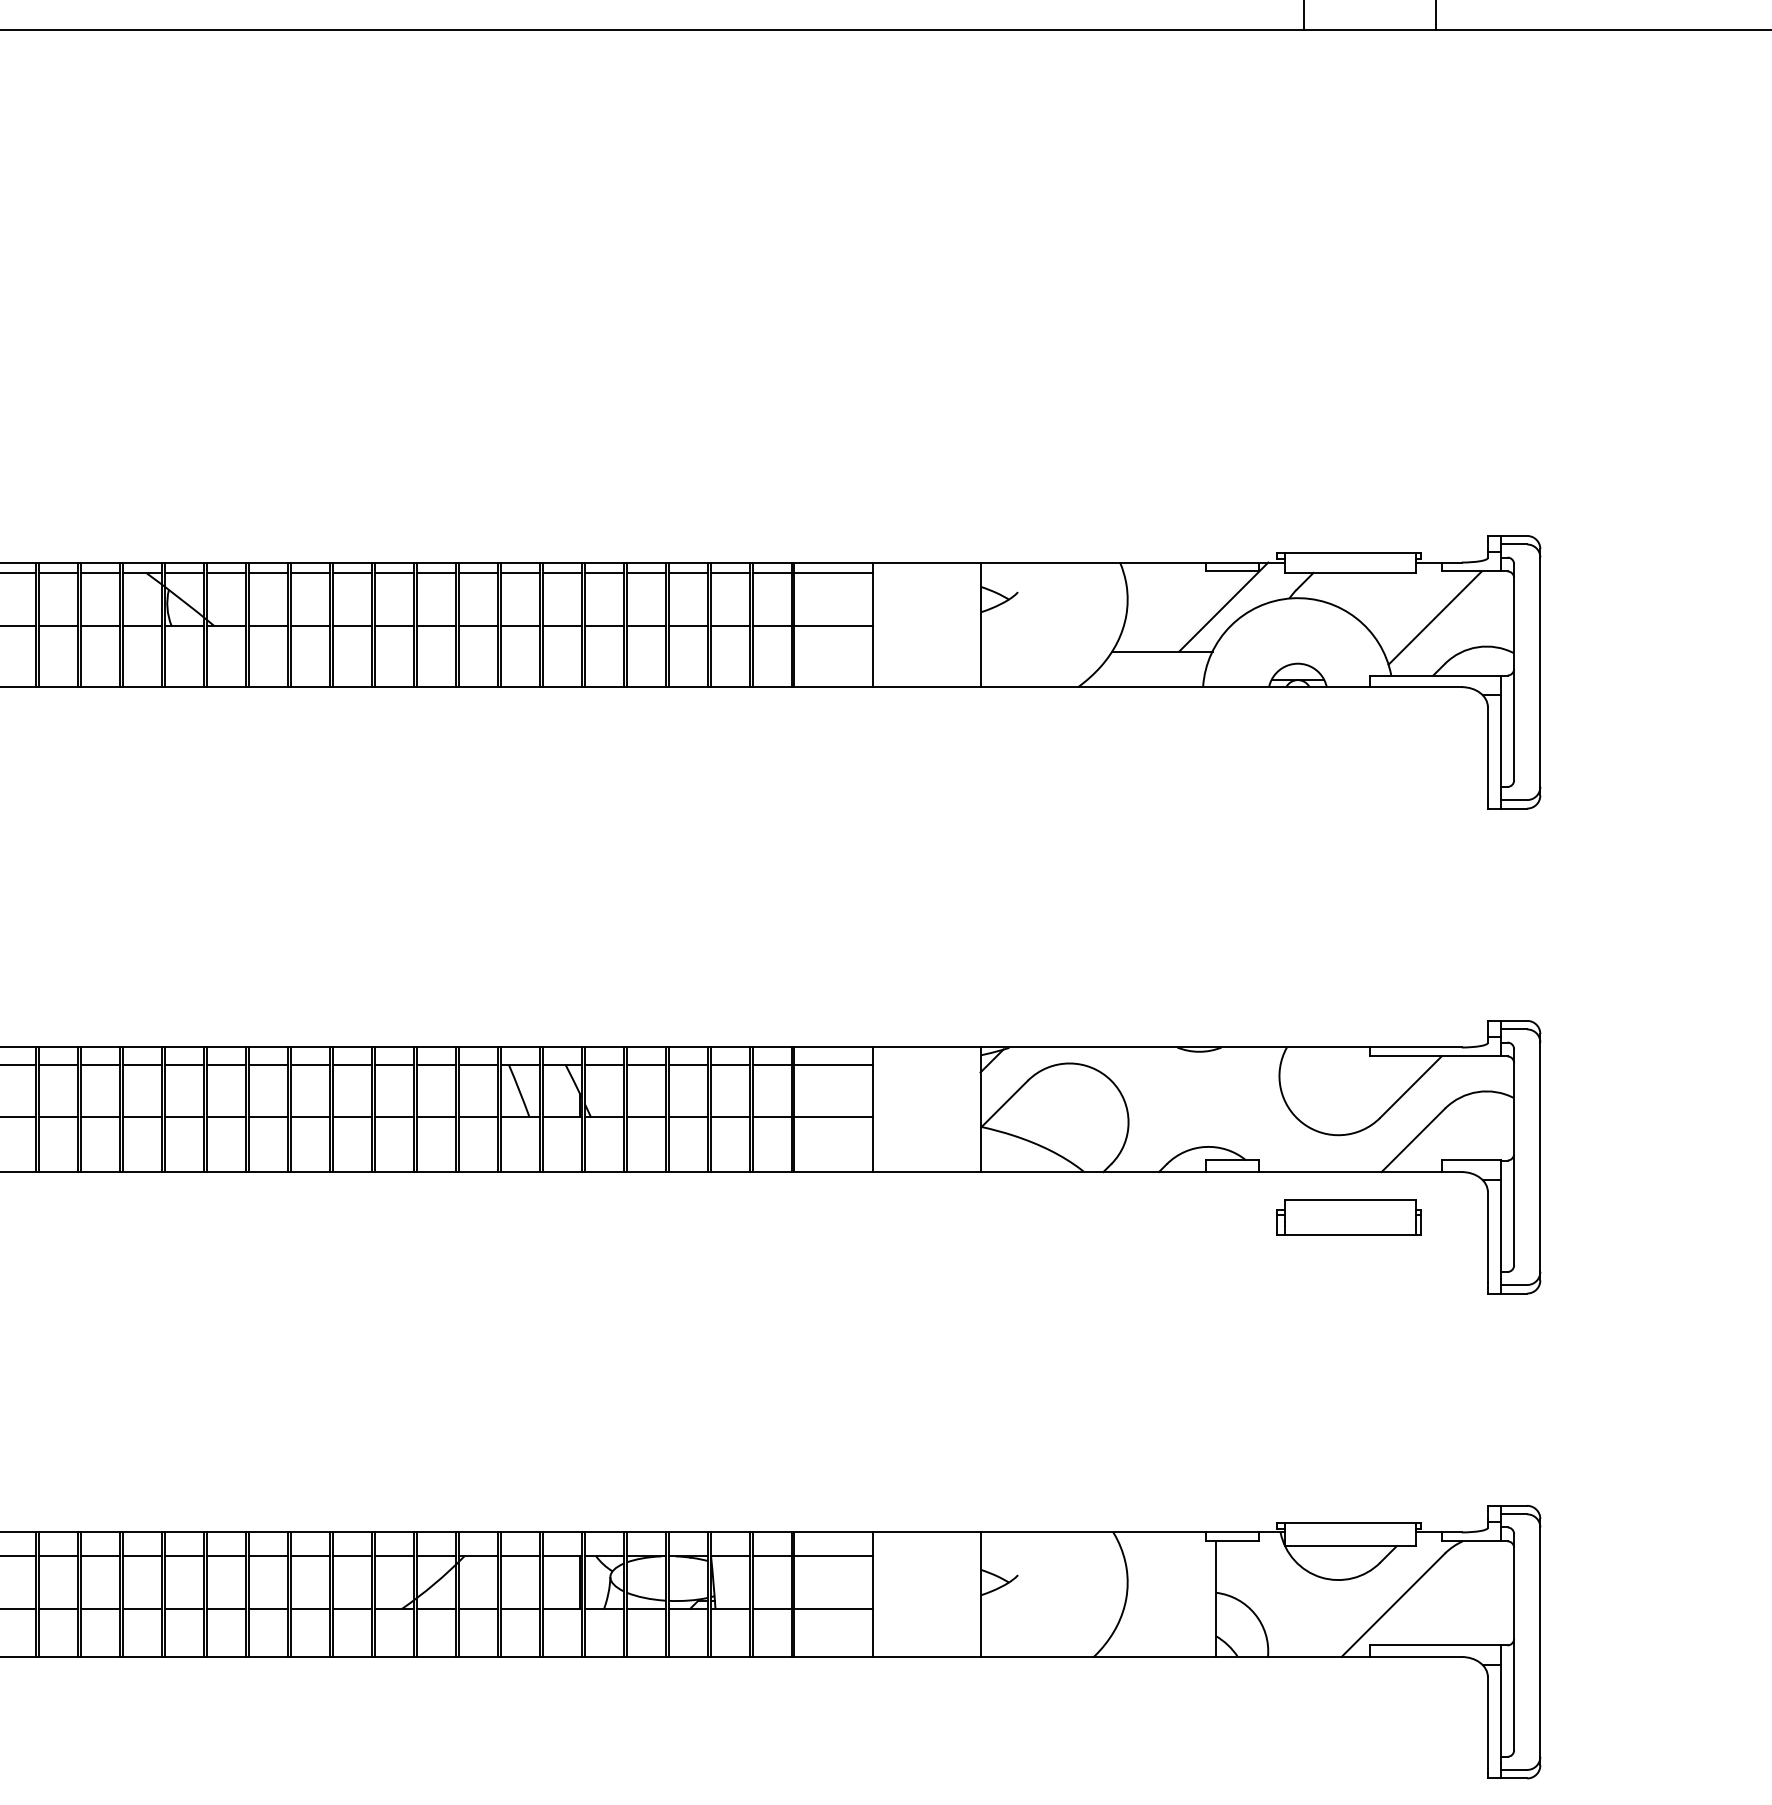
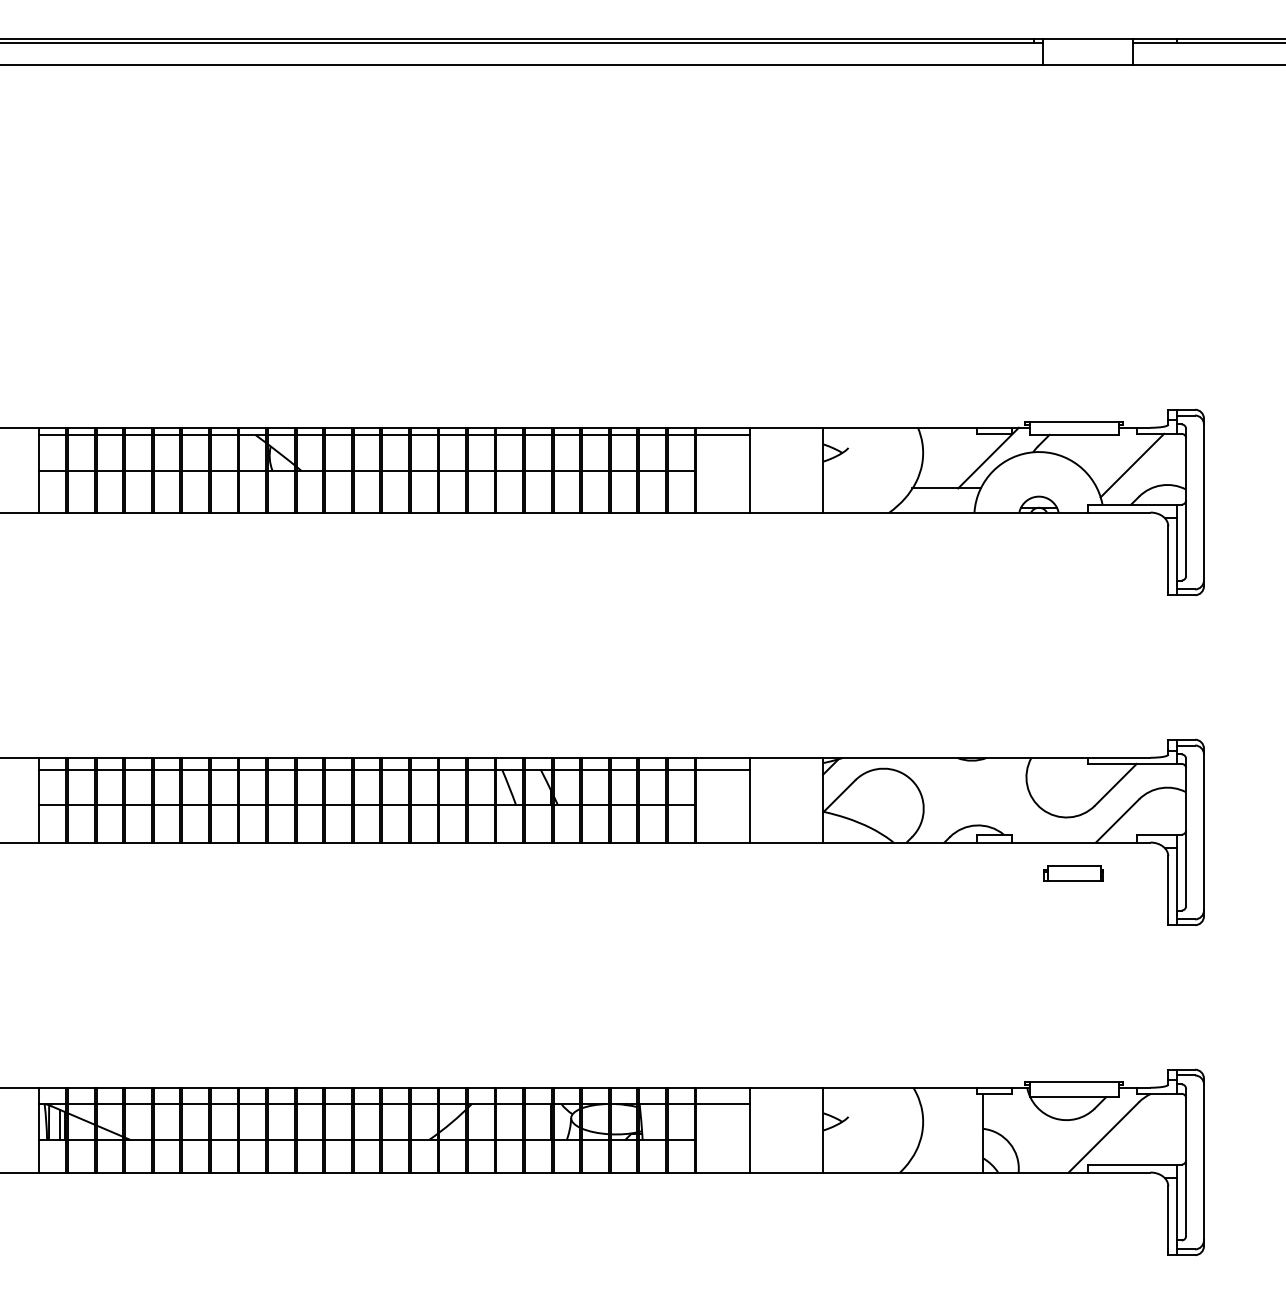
line: (832, 625) -> (722, 470), removed
line: (832, 1117) -> (722, 805), removed
part: (1348, 1217) -> (1073, 873), size x0.6
line: (832, 1608) -> (722, 1139), removed

